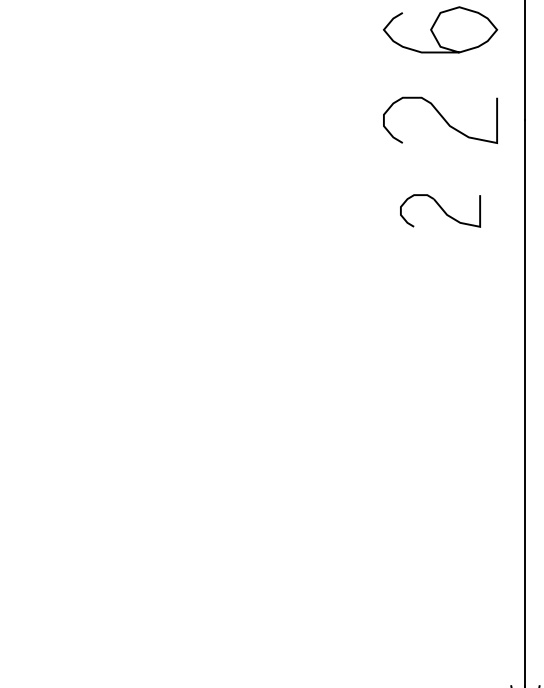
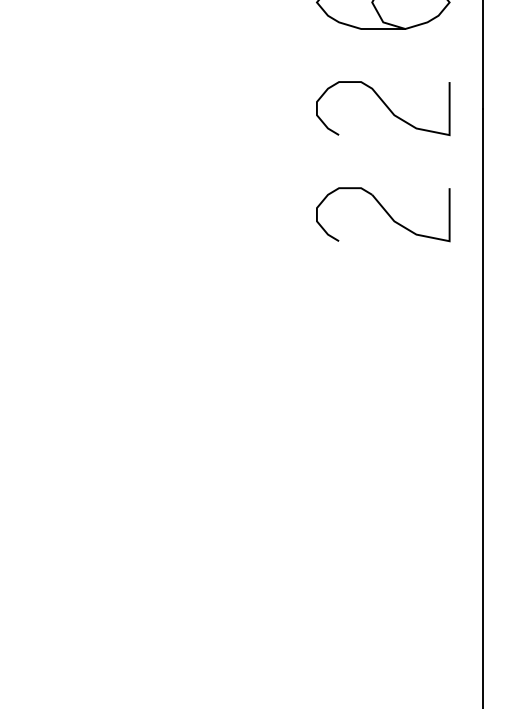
part: (440, 210) -> (383, 214), size x1.43

